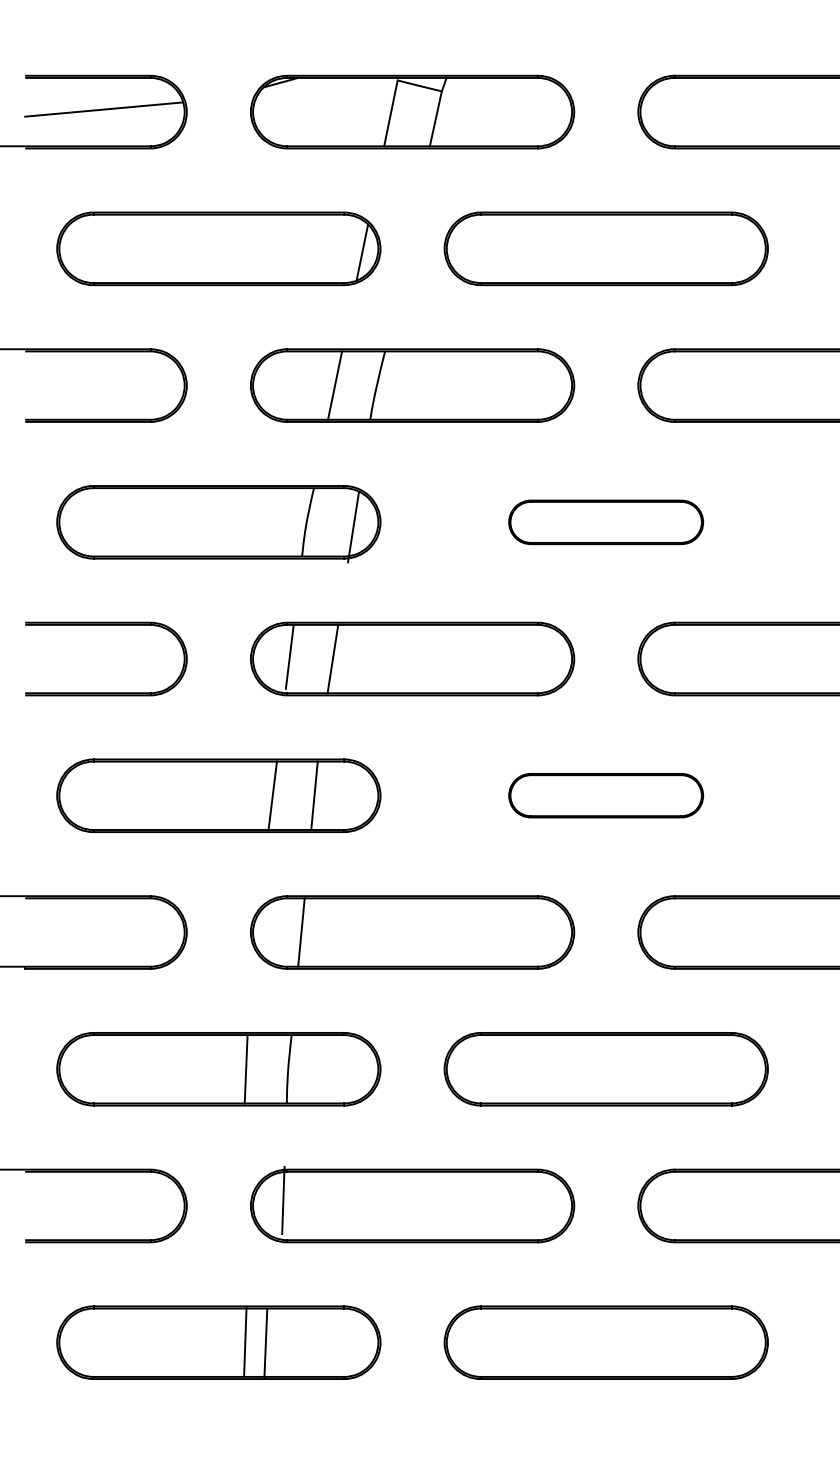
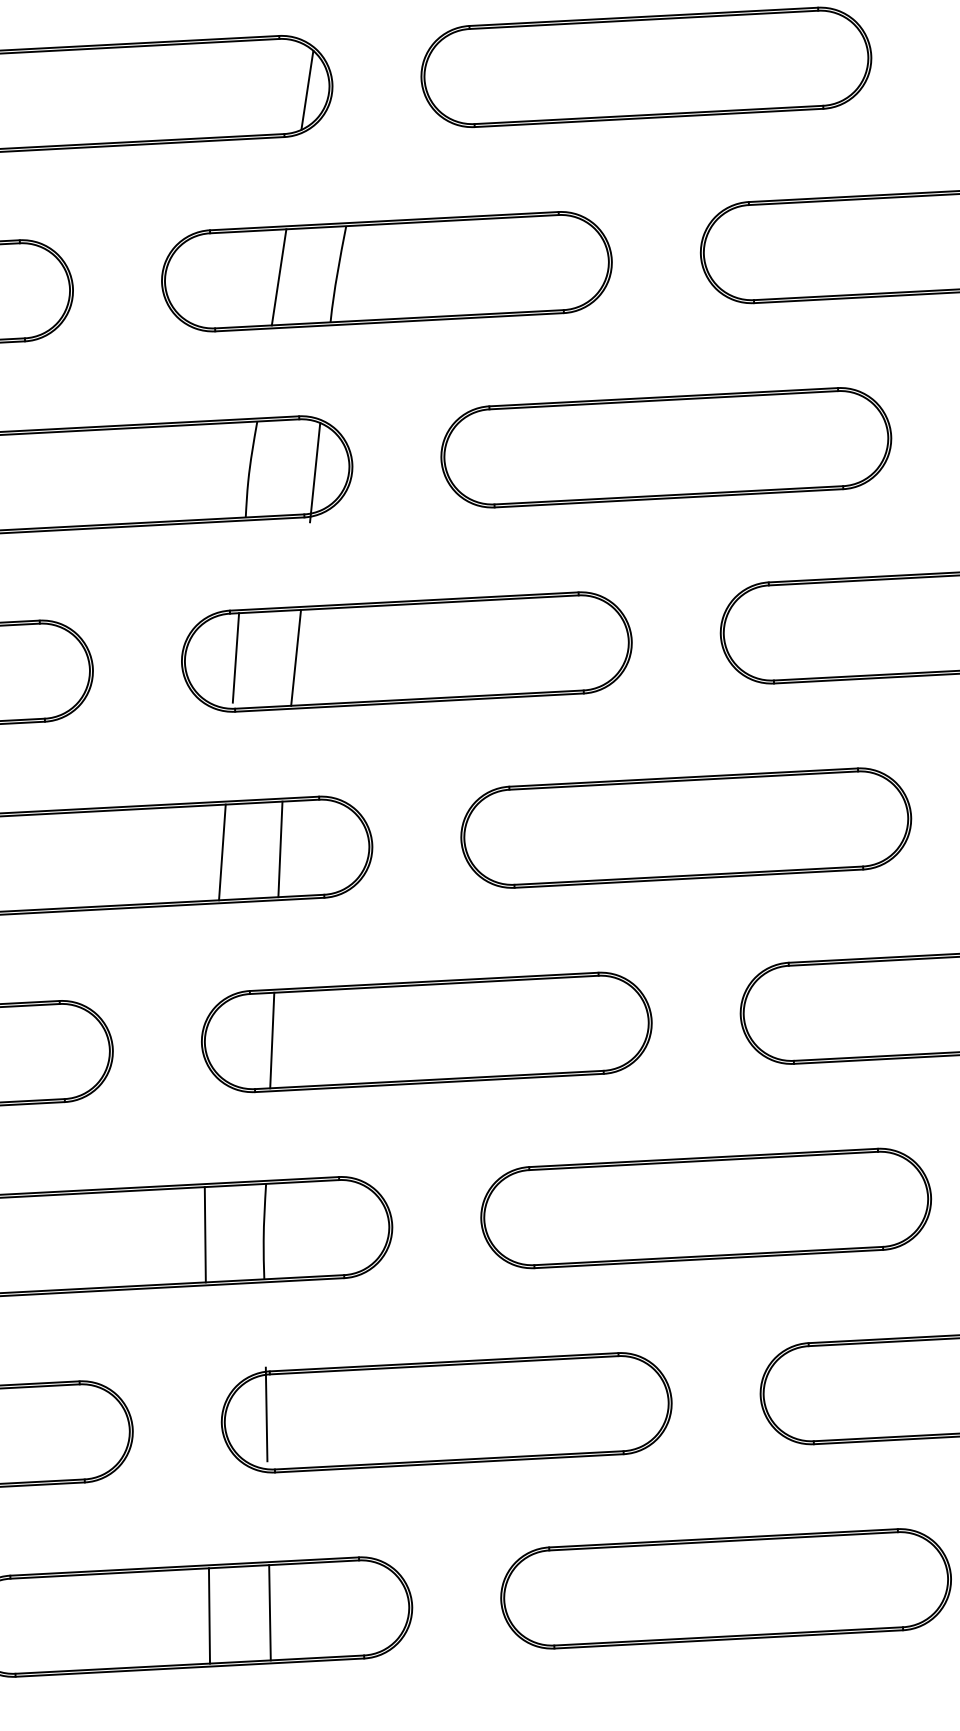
part: (605, 522) -> (665, 448), size x1.67
part: (605, 795) -> (685, 827), size x1.67
line: (245, 1341) -> (270, 1612), moved
line: (265, 1343) -> (209, 1615), moved

